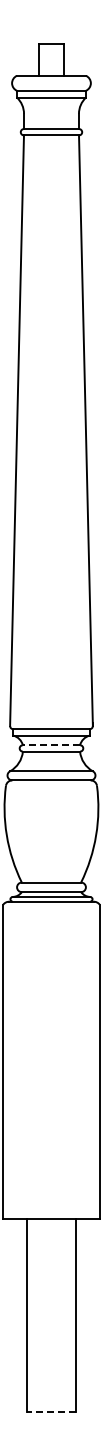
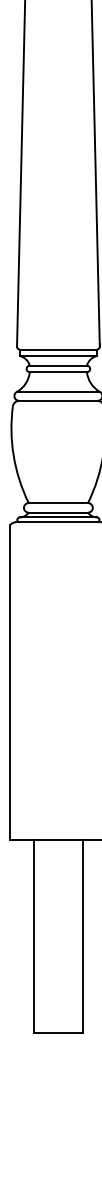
line: (51, 745) -> (58, 366), dashed -> solid
line: (50, 1412) -> (57, 1033), dashed -> solid

